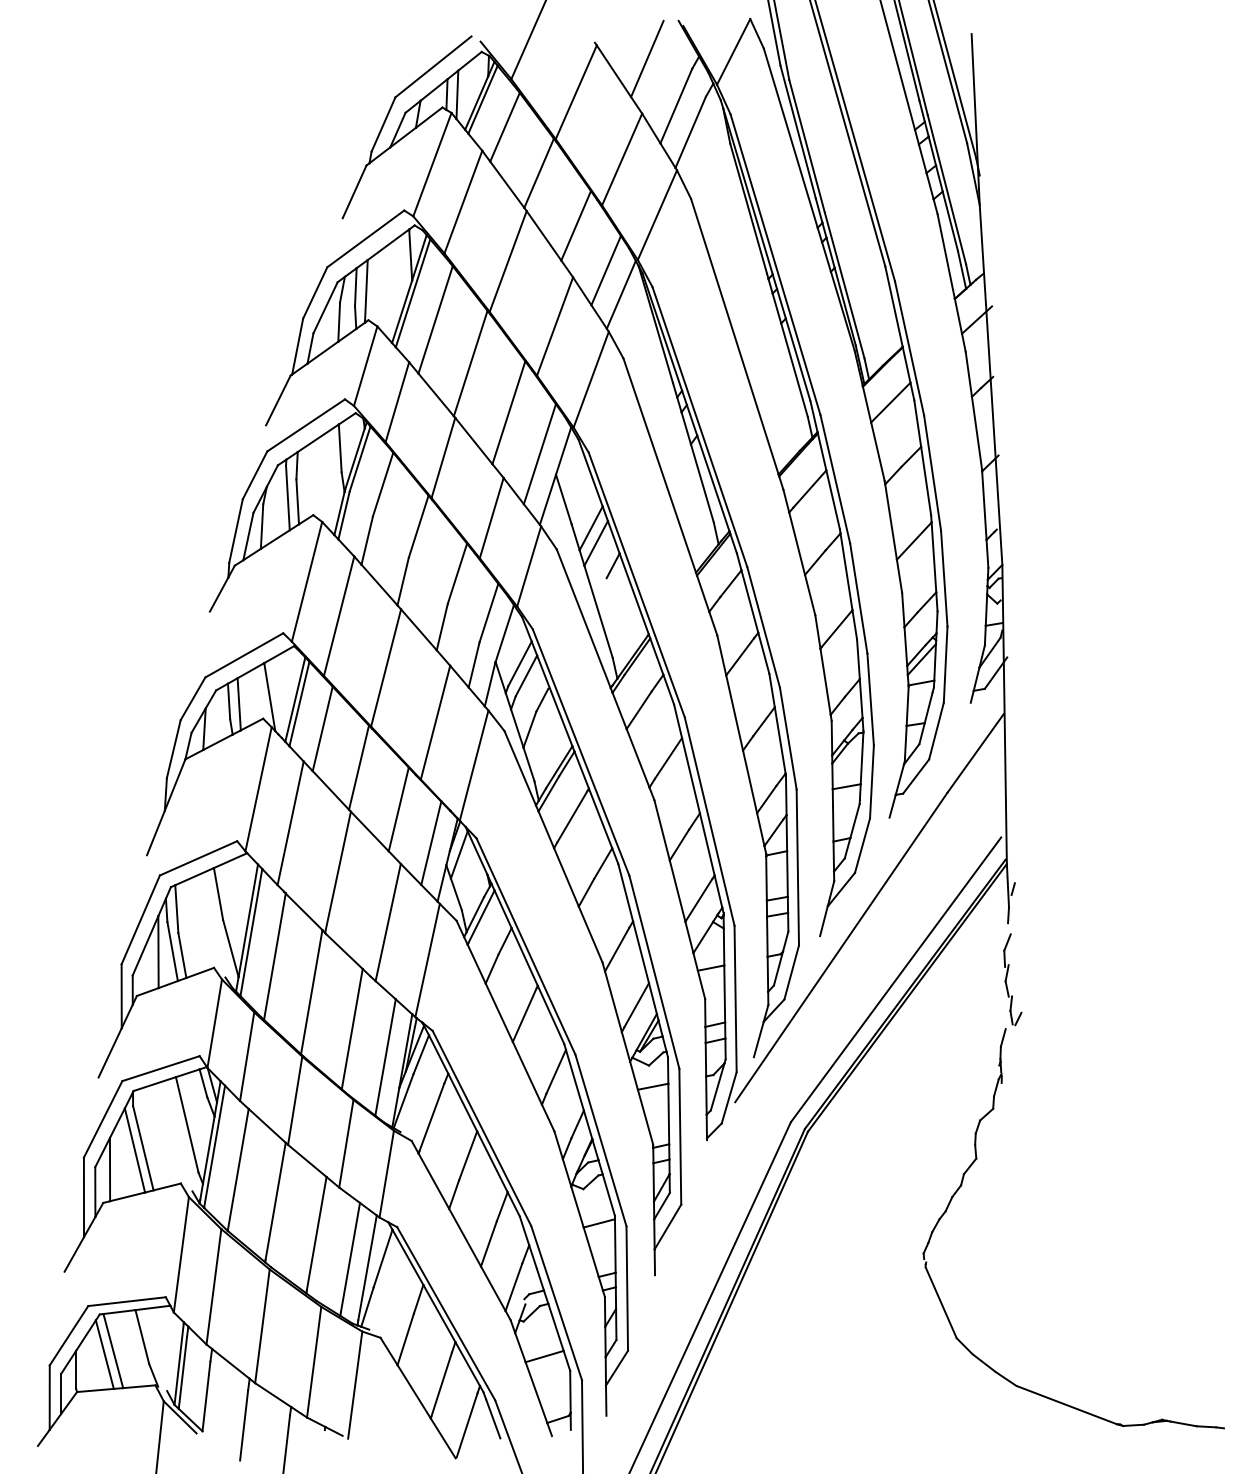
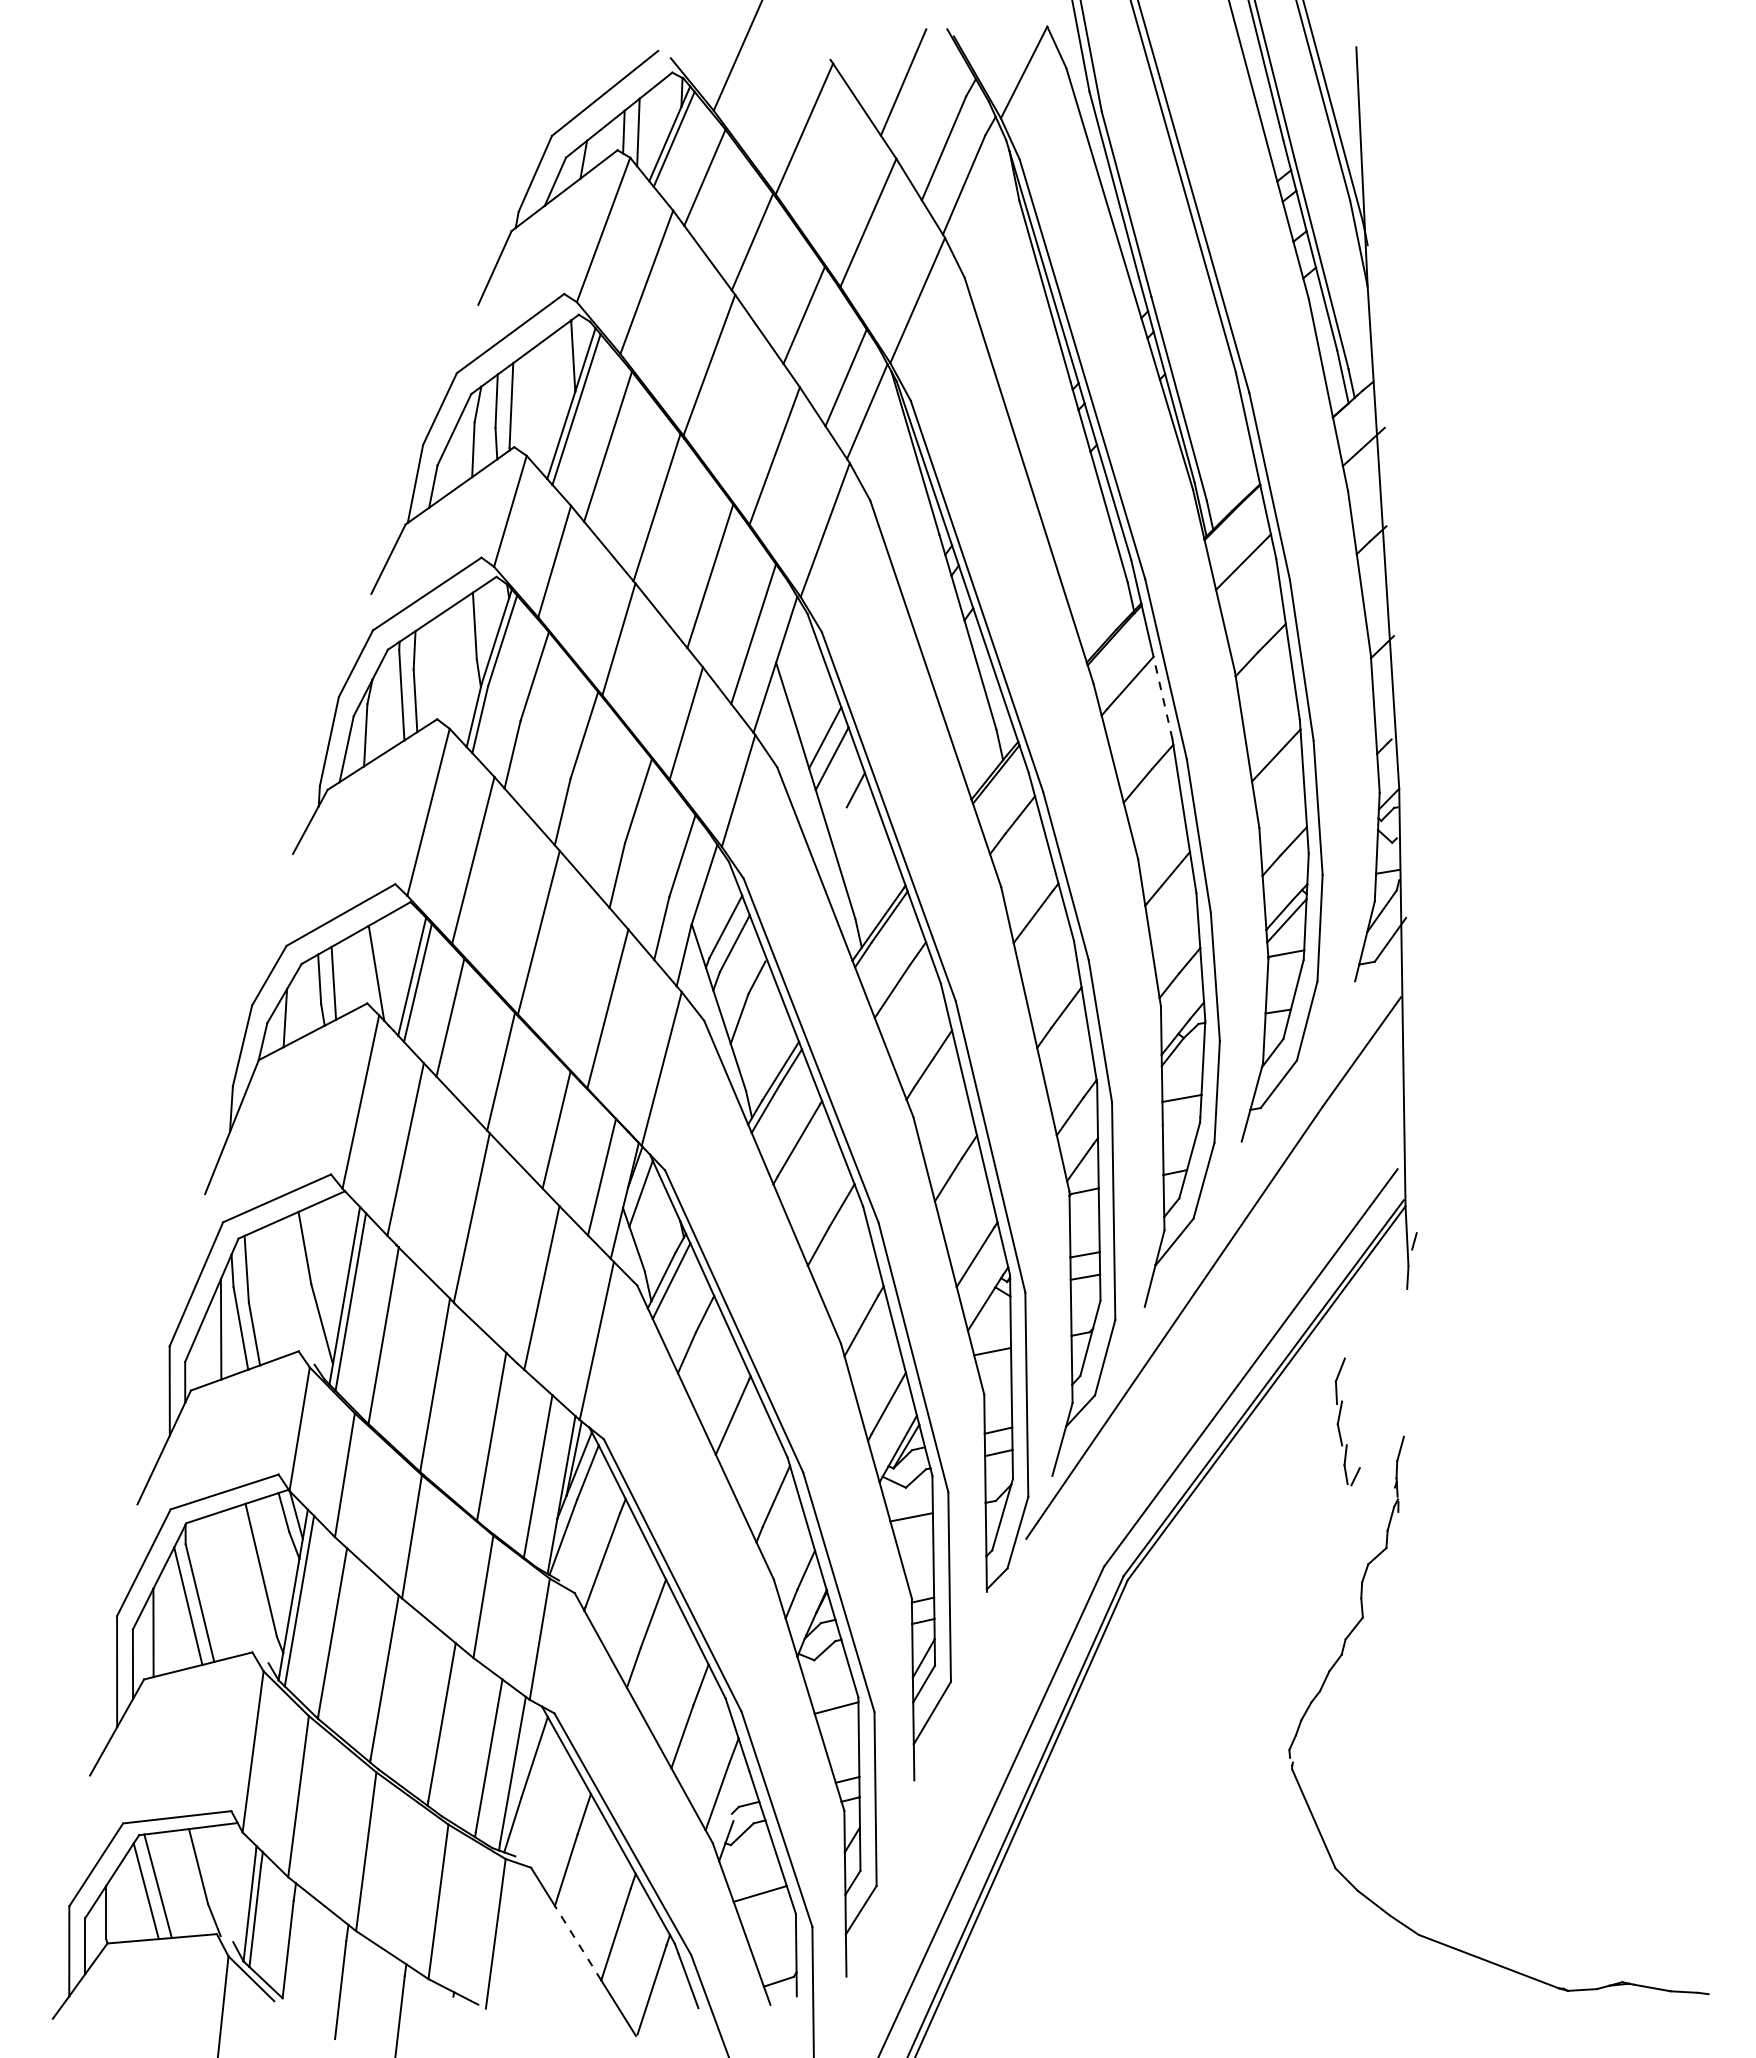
line: (832, 499) -> (1162, 697), solid -> dashed
part: (1006, 979) -> (1339, 1421), moved
line: (414, 1392) -> (578, 1943), solid -> dashed

